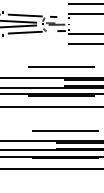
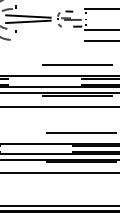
line: (24, 15) -> (38, 10), removed
line: (24, 32) -> (38, 28), removed

